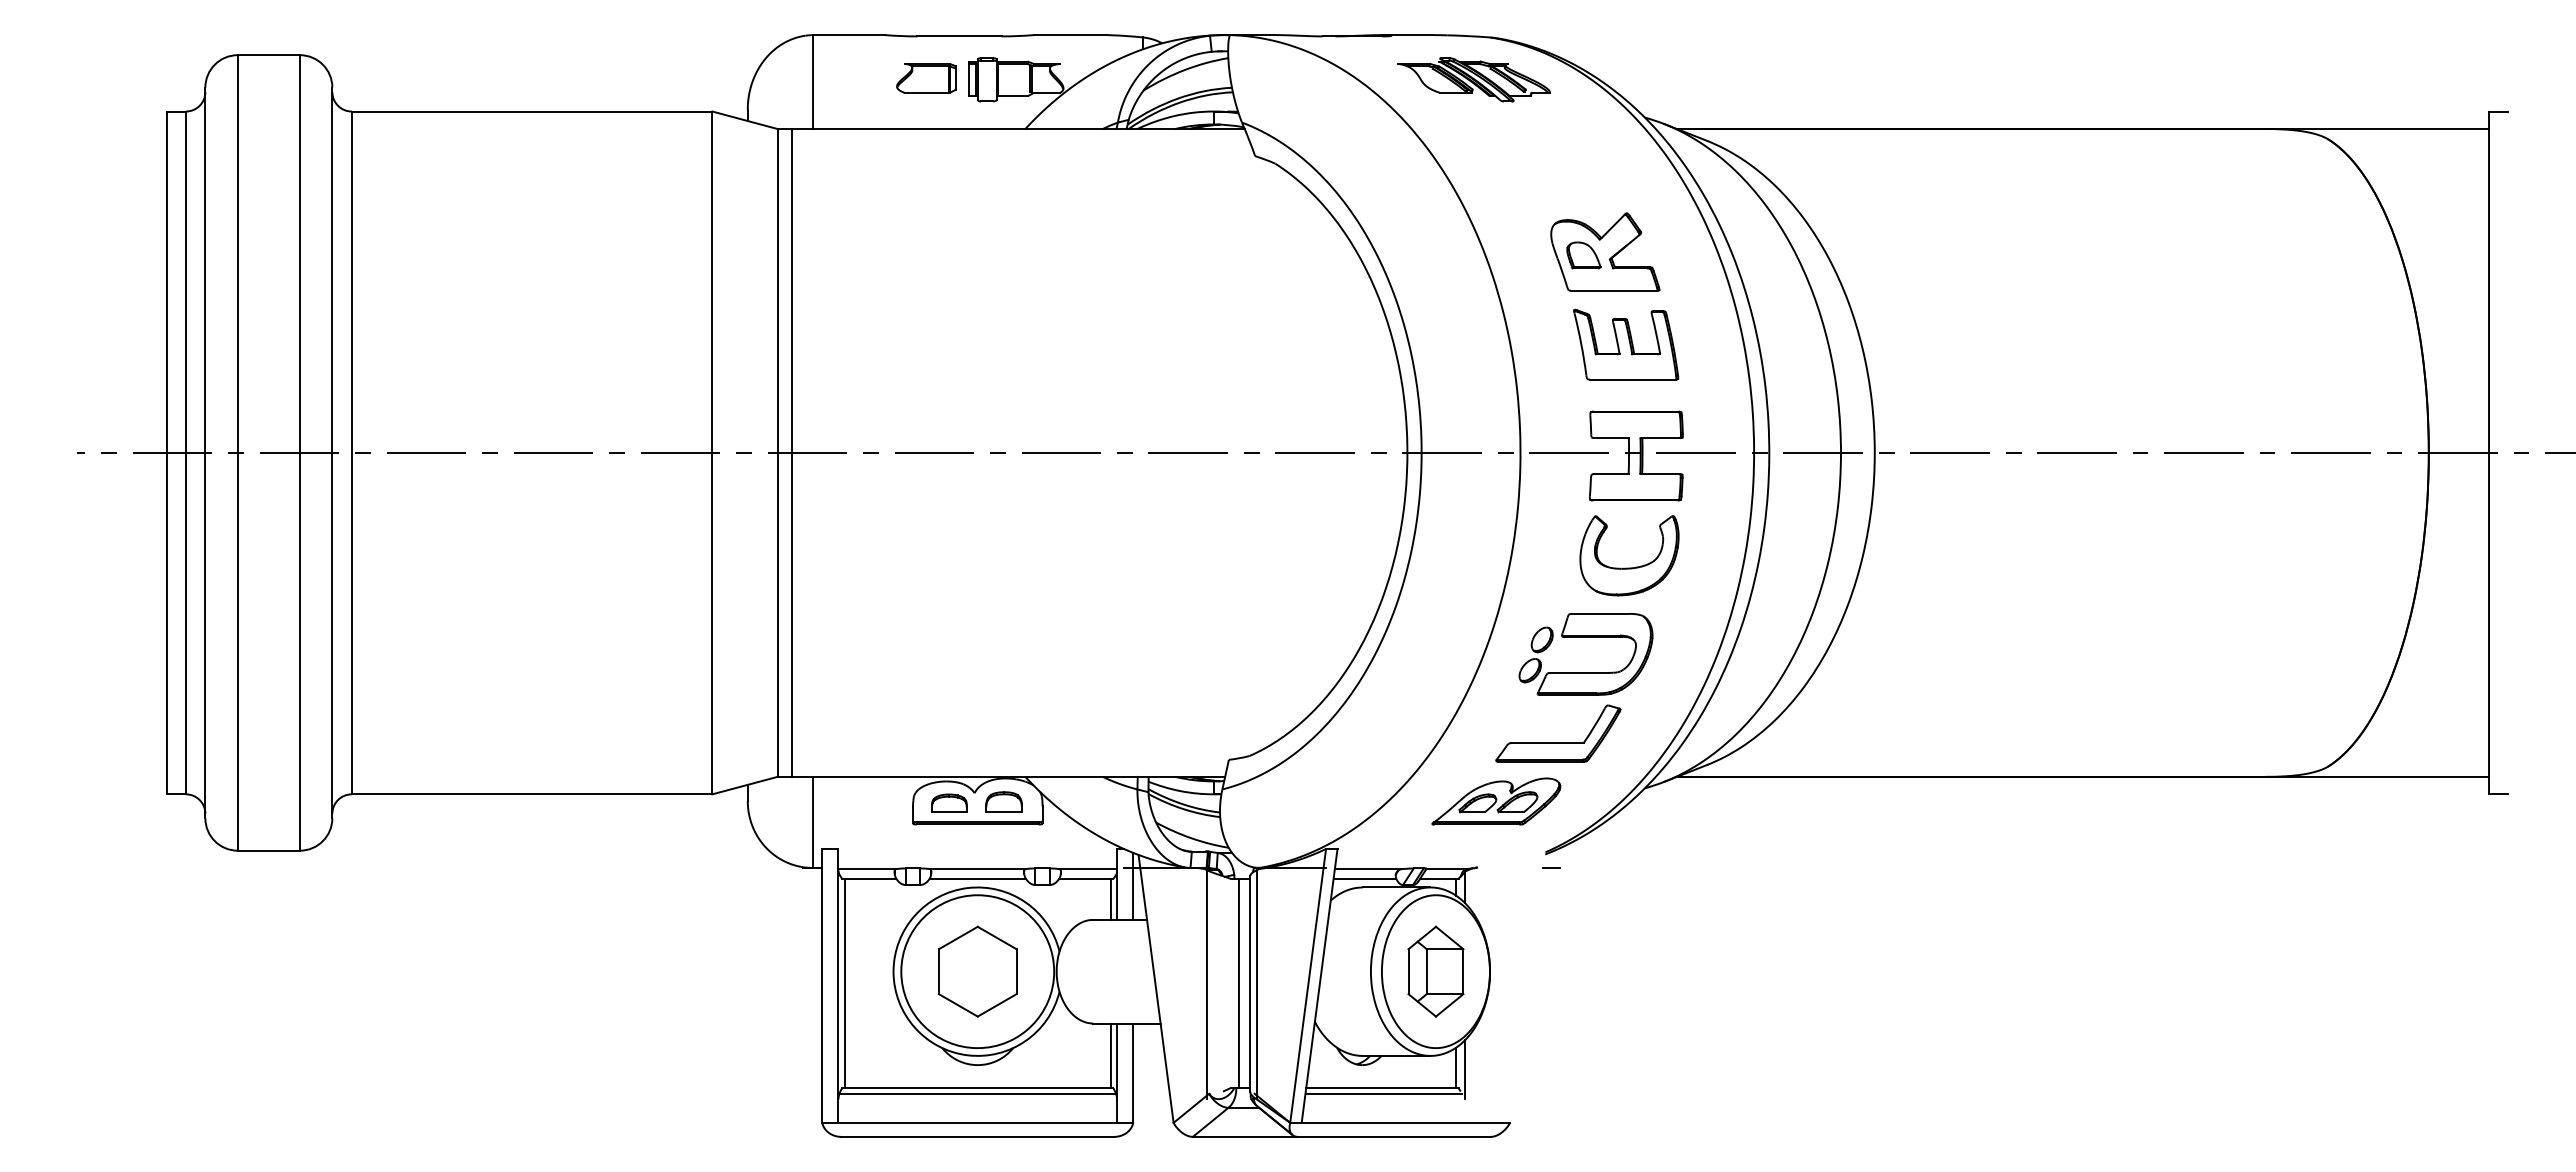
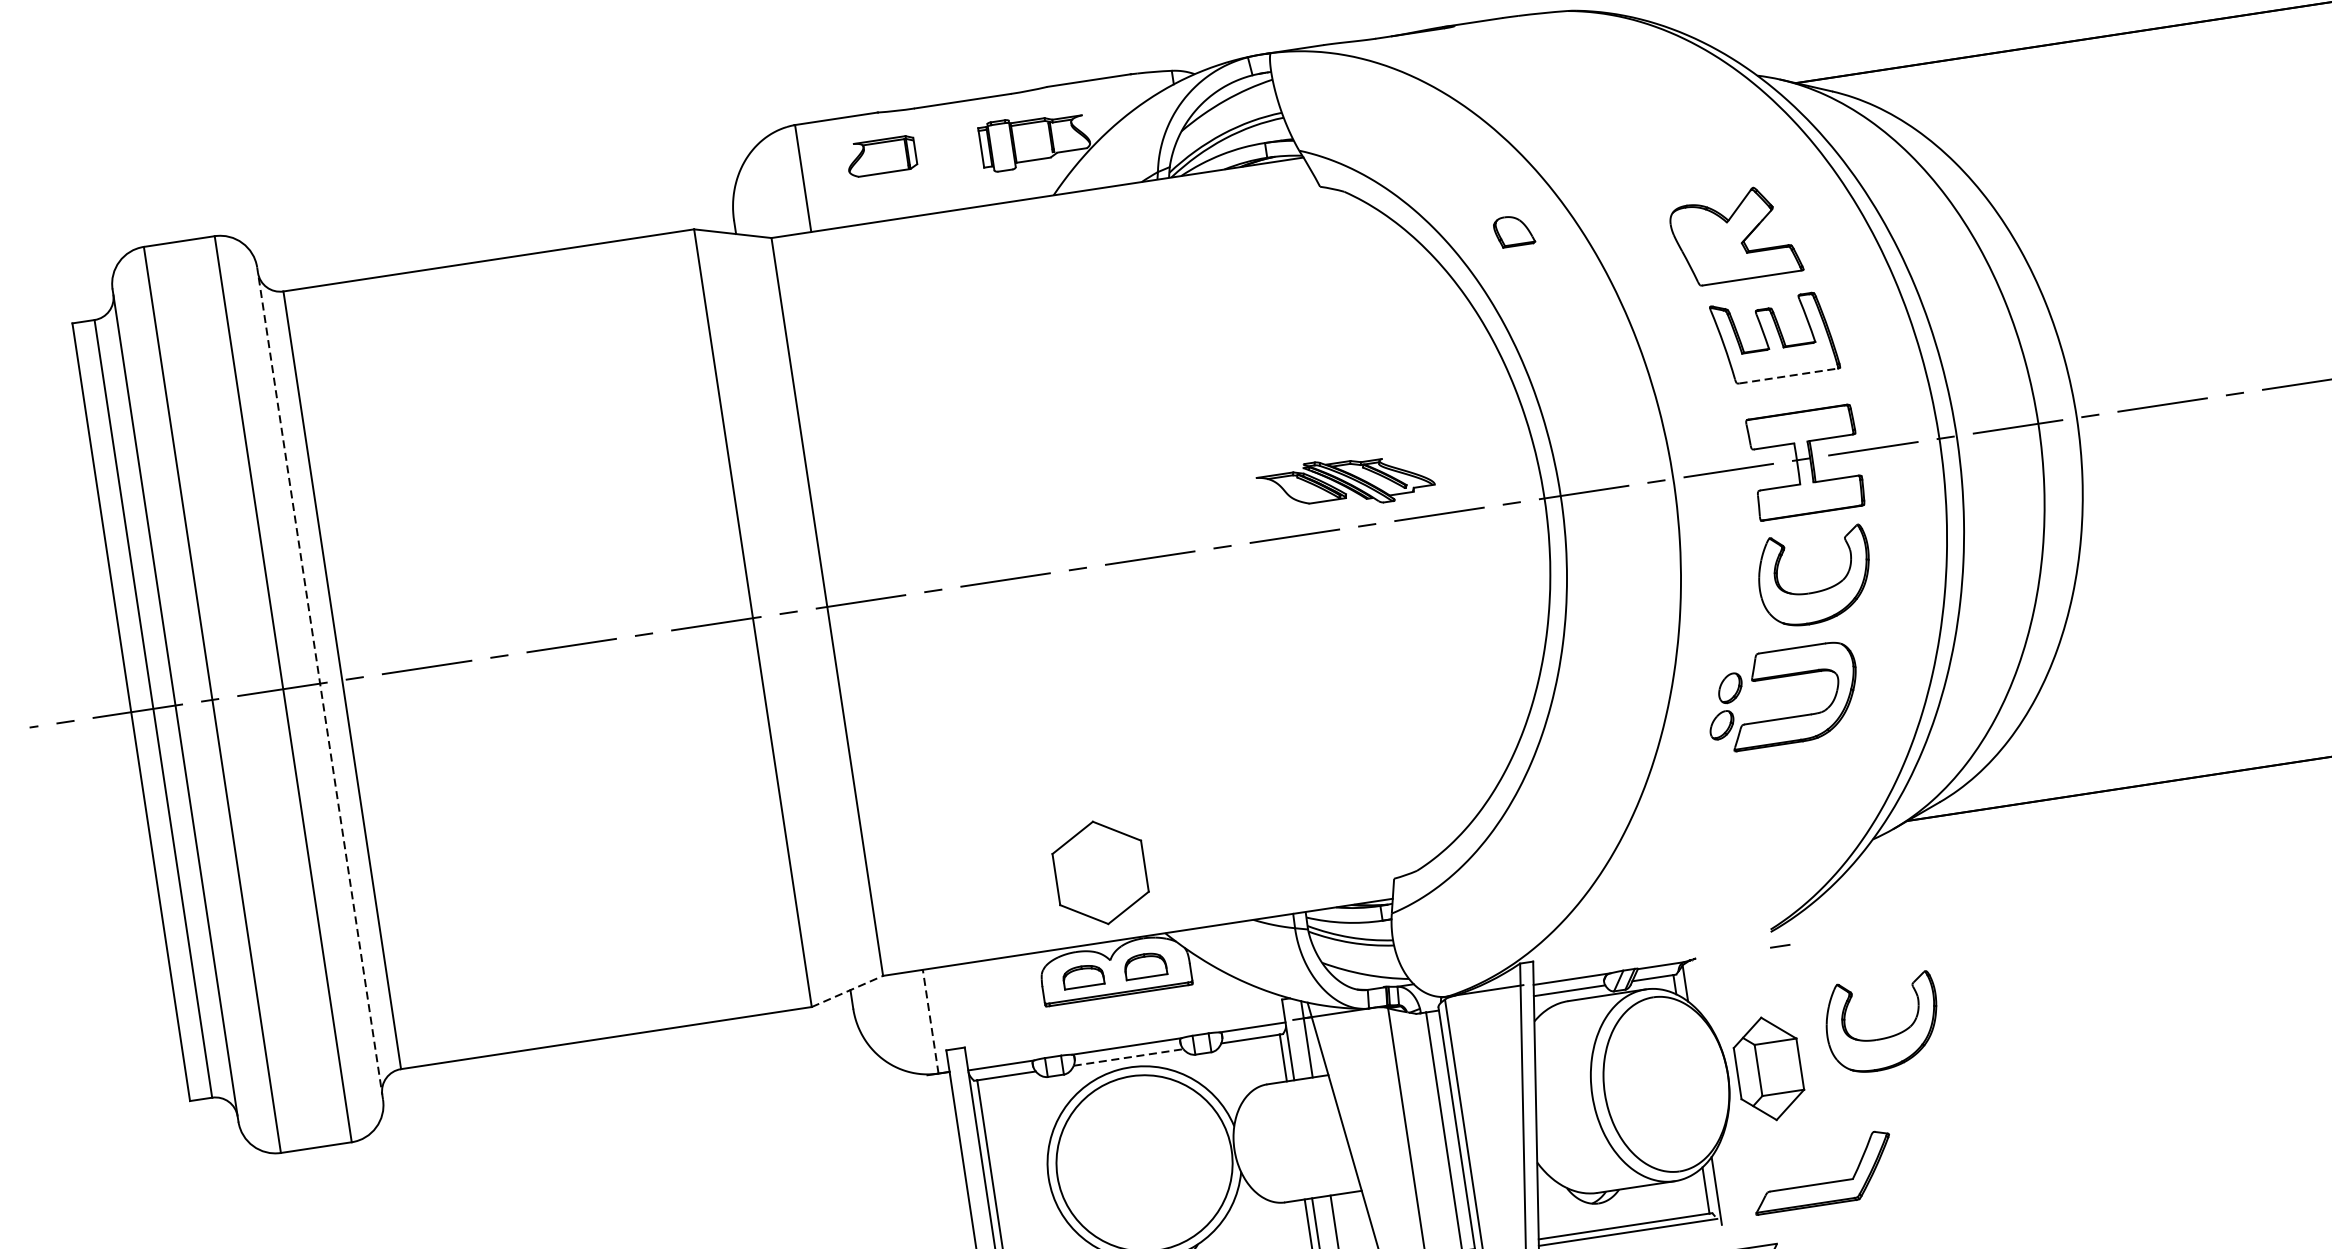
part: (926, 78) -> (881, 156), moved
part: (1473, 79) -> (1345, 482), moved
part: (1583, 255) -> (1513, 231), moved
line: (1633, 379) -> (1789, 375), solid -> dashed
line: (332, 452) -> (320, 683), solid -> dashed
line: (792, 452) -> (844, 603), removed
part: (1558, 742) -> (1824, 1182), moved
line: (745, 785) -> (847, 991), solid -> dashed
part: (1496, 801) -> (1706, 880), removed
line: (812, 822) -> (930, 1021), solid -> dashed
line: (978, 878) -> (1129, 1057), solid -> dashed
part: (1629, 959) -> (1884, 1037), added
part: (977, 971) -> (1100, 872), moved
part: (1435, 971) -> (1768, 1068), moved

